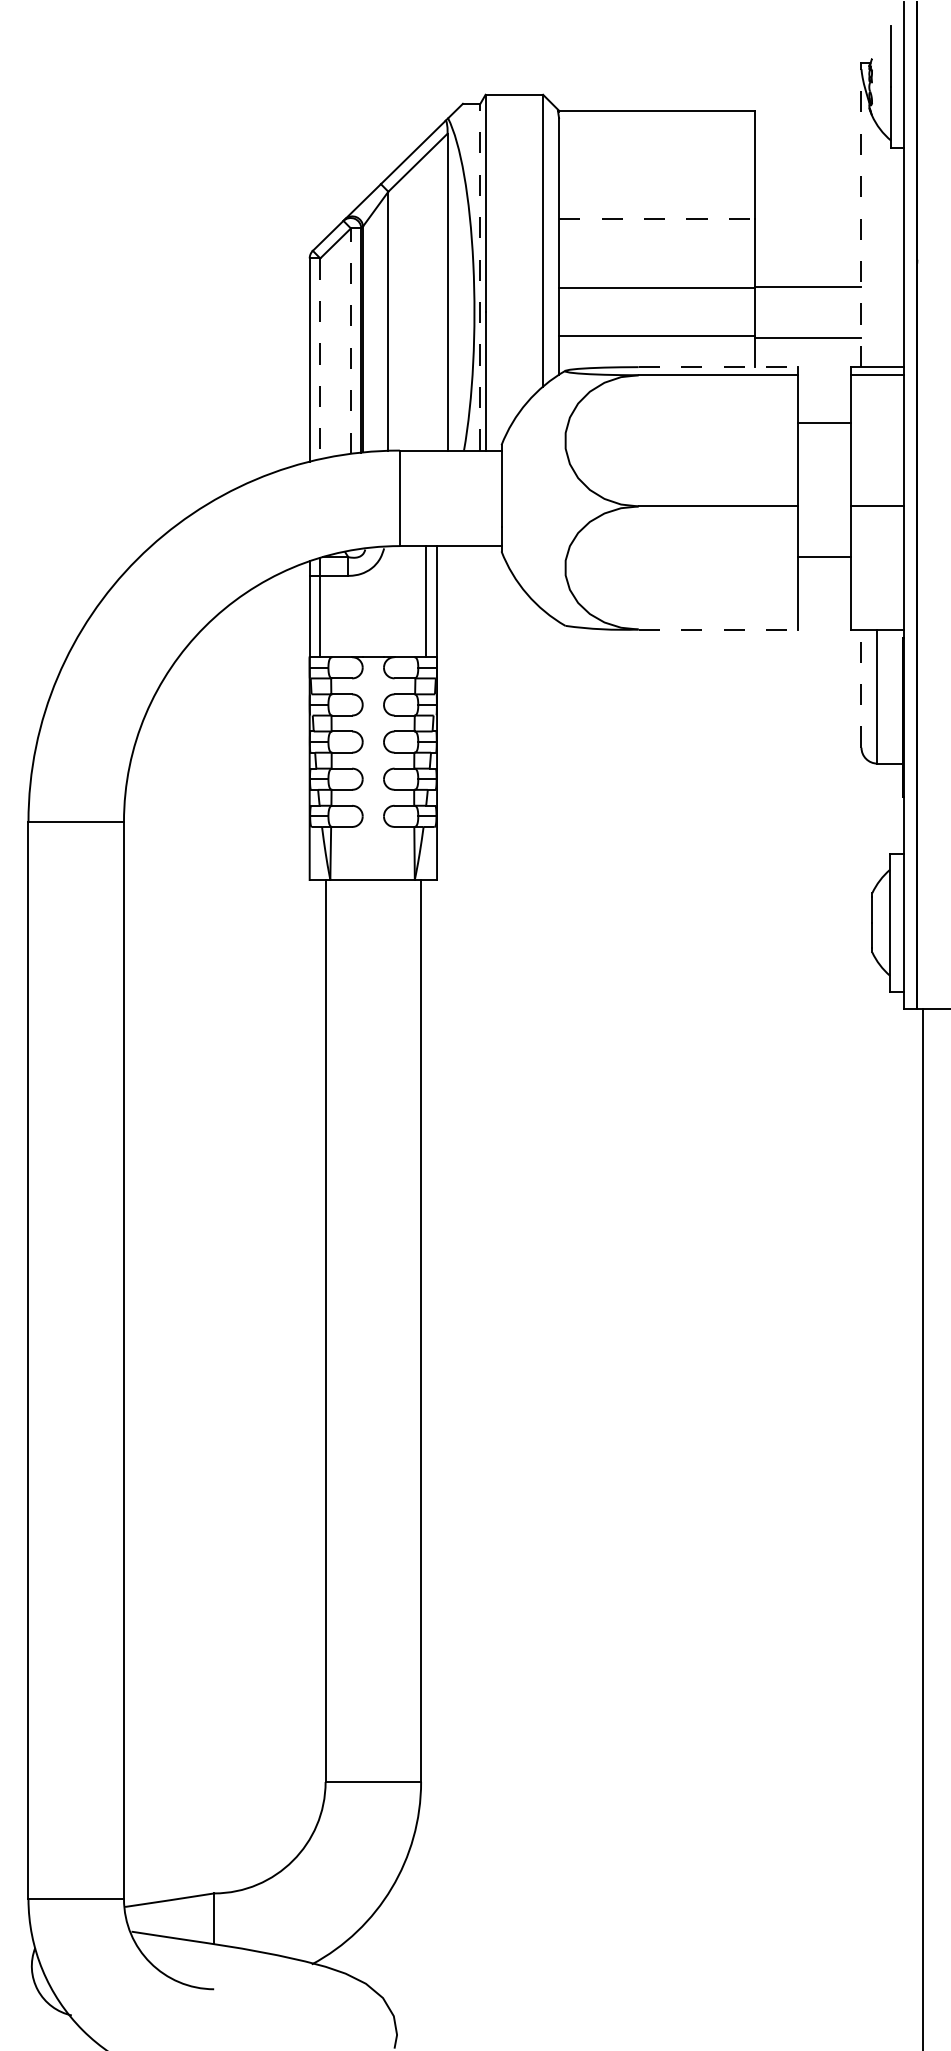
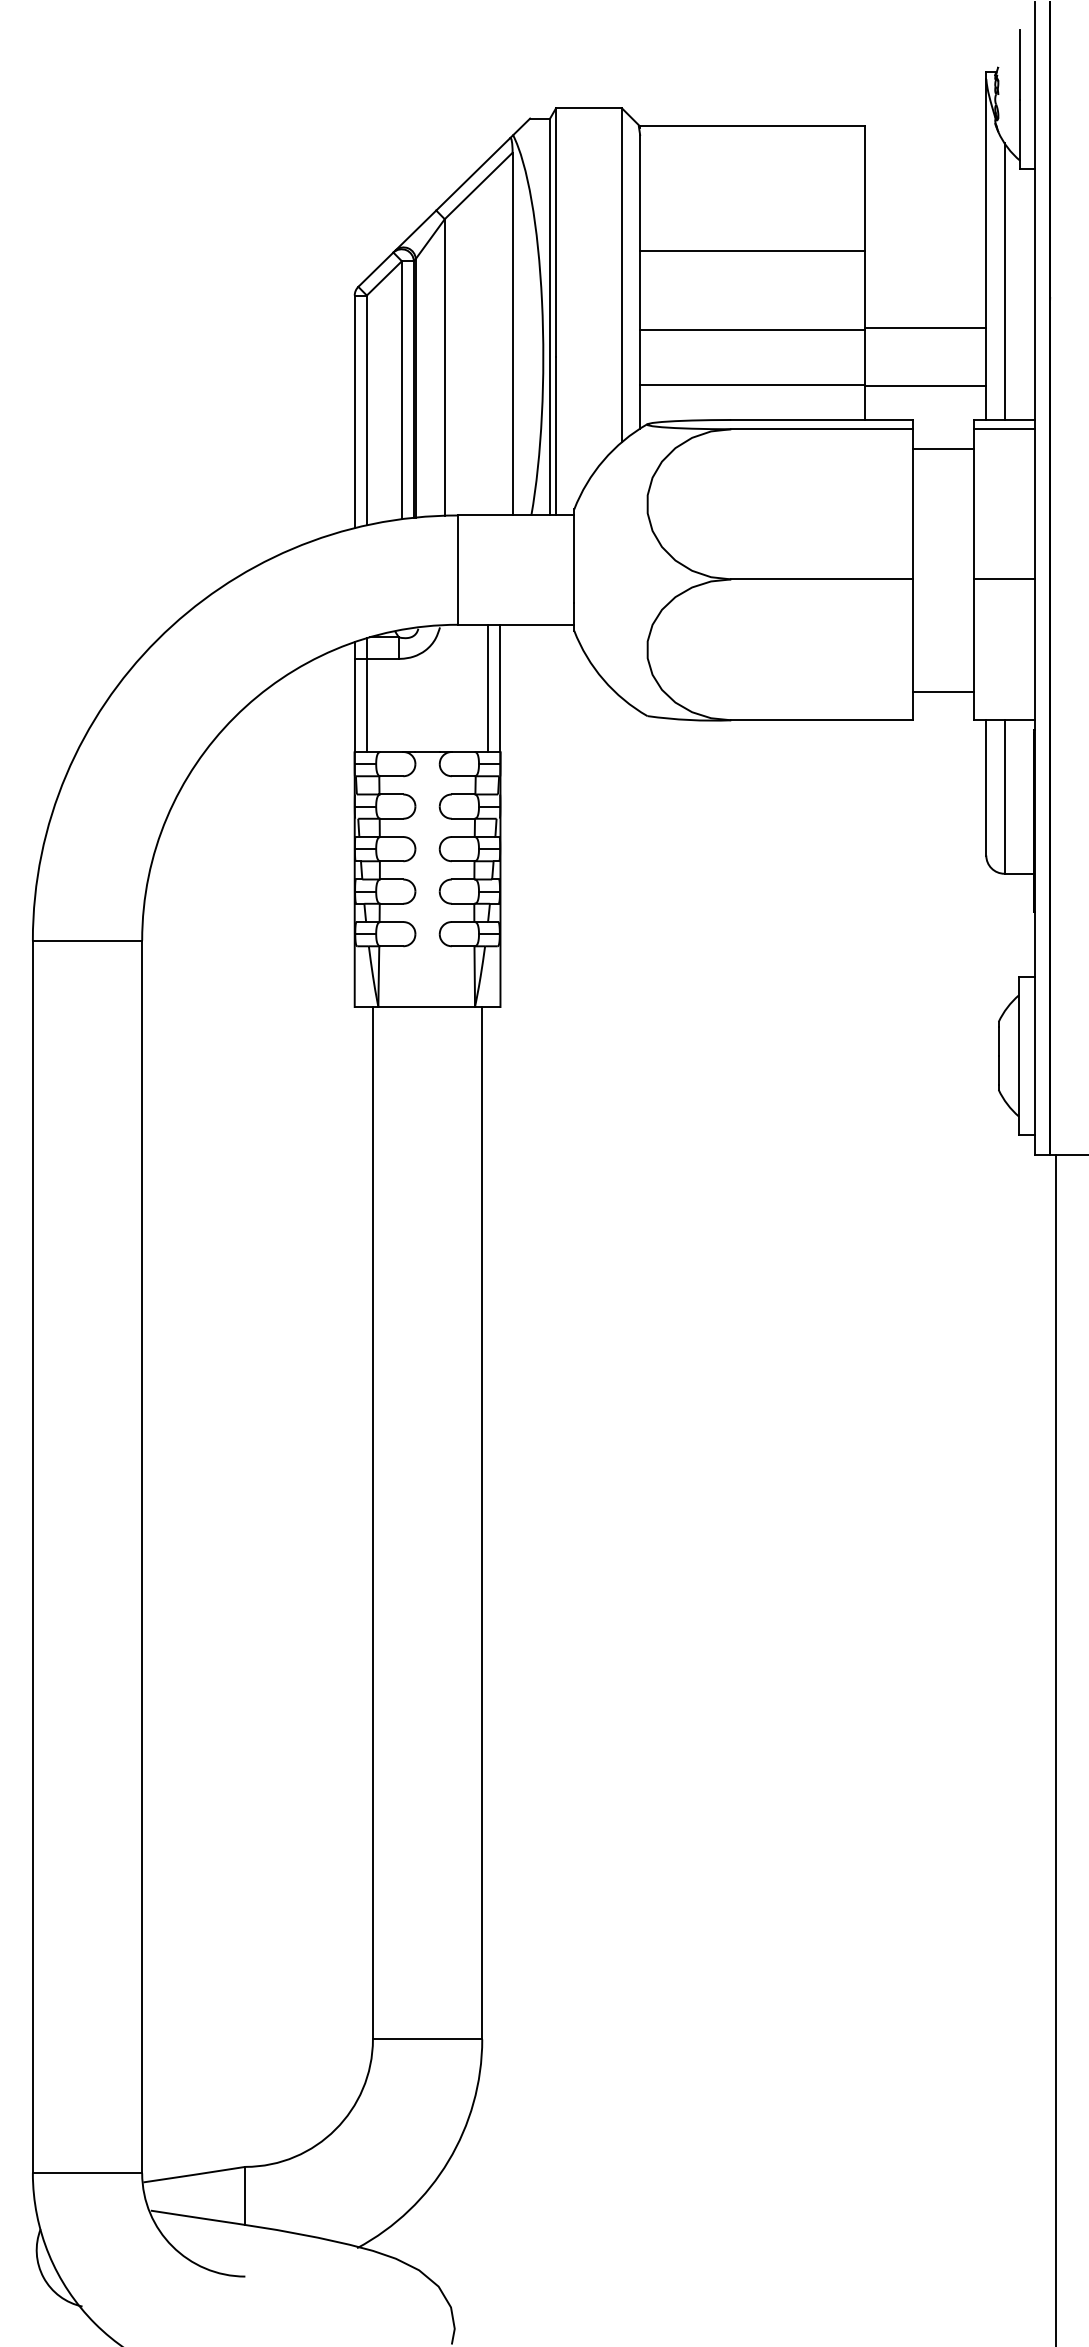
line: (861, 218) -> (986, 249), dashed -> solid
line: (657, 219) -> (752, 250), dashed -> solid
line: (877, 246) -> (1004, 281), added
line: (480, 276) -> (550, 316), dashed -> solid
line: (350, 341) -> (401, 390), dashed -> solid
line: (319, 358) -> (366, 410), dashed -> solid
line: (718, 366) -> (822, 419), dashed -> solid
line: (824, 422) -> (943, 448), moved
line: (824, 557) -> (943, 691), moved
line: (718, 629) -> (822, 720), dashed -> solid
line: (861, 688) -> (986, 787), dashed -> solid

